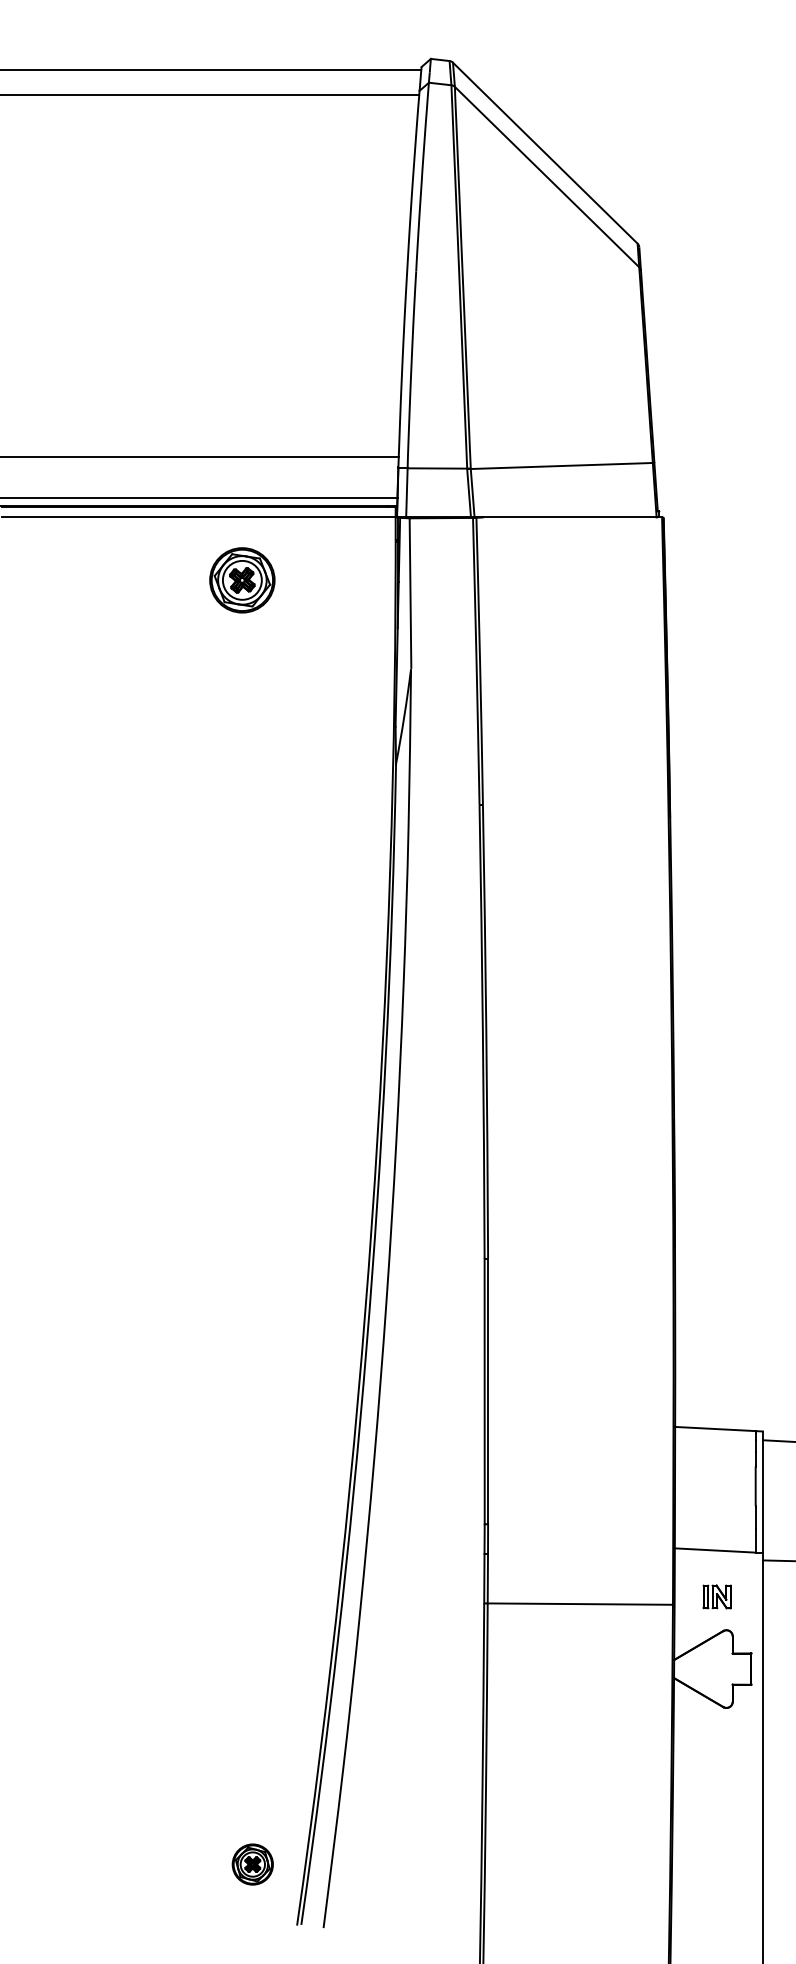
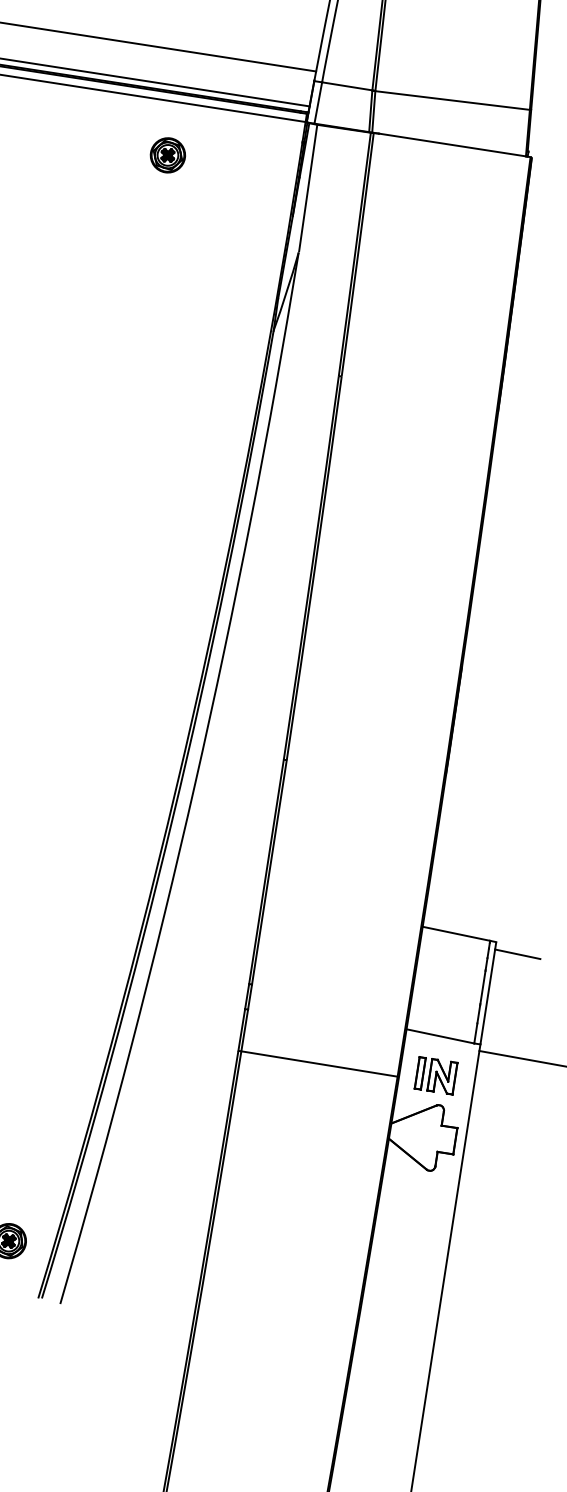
part: (242, 580) -> (168, 155), size x0.62
part: (716, 1596) -> (435, 1075), size x1.67

